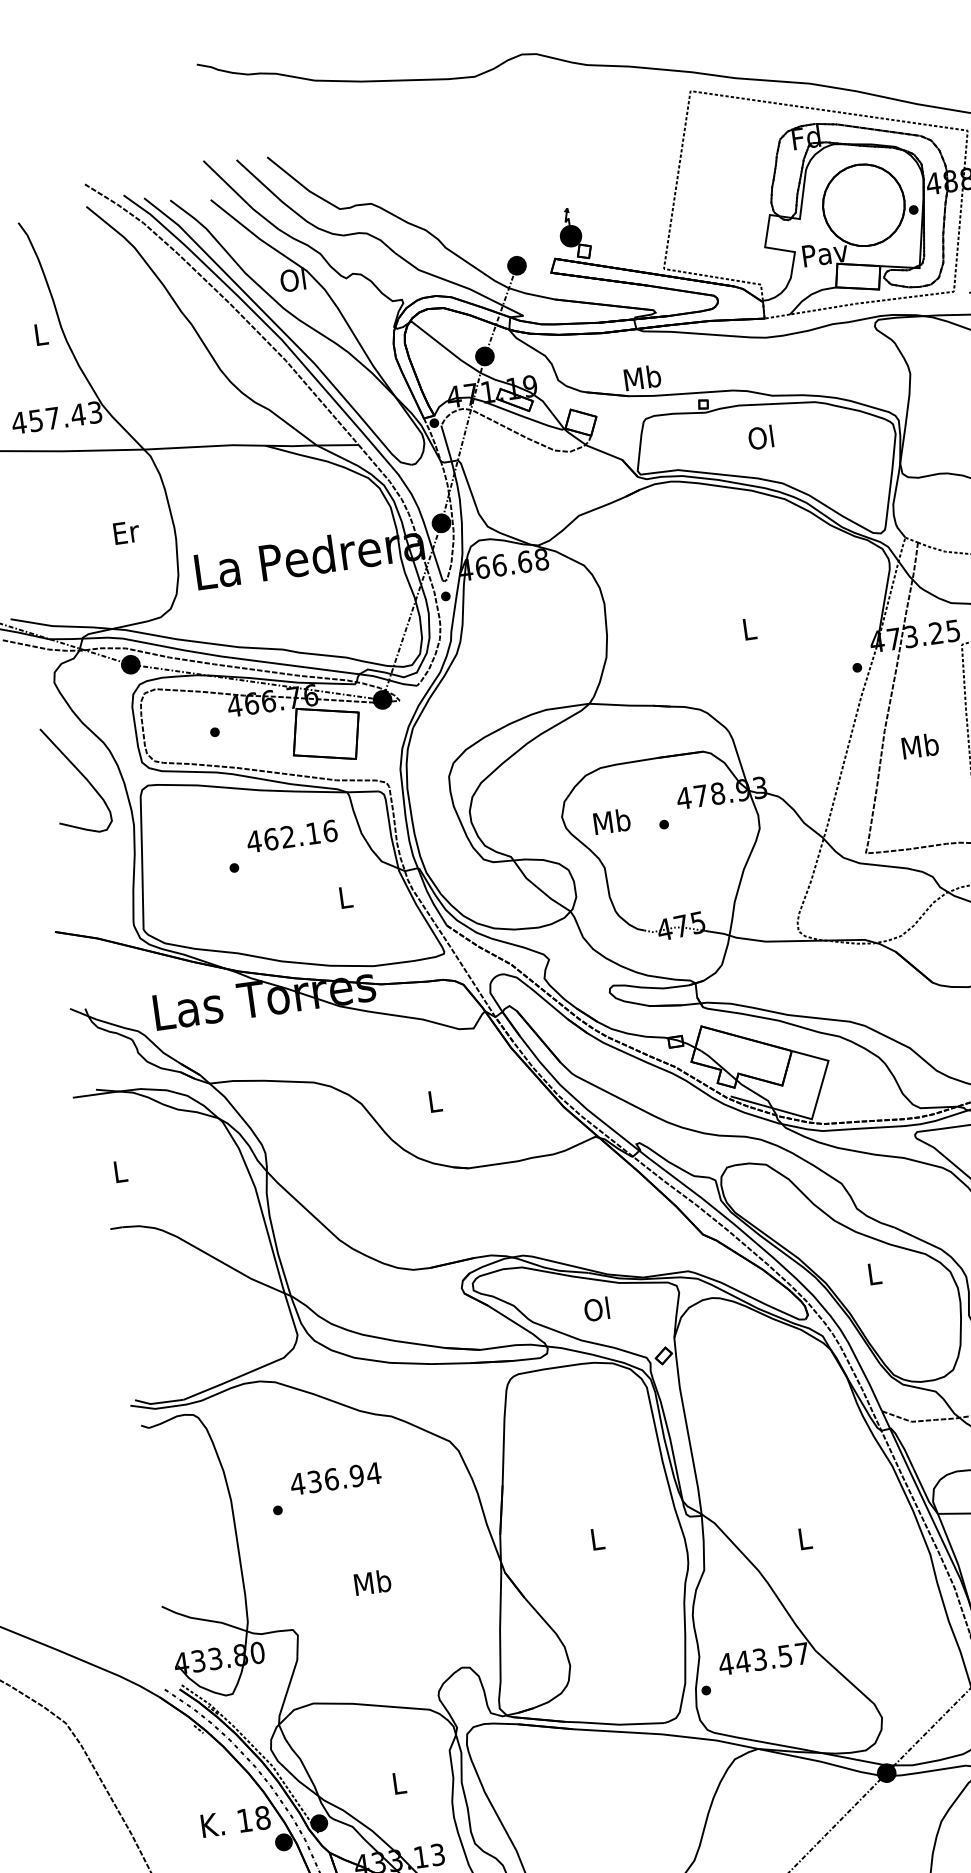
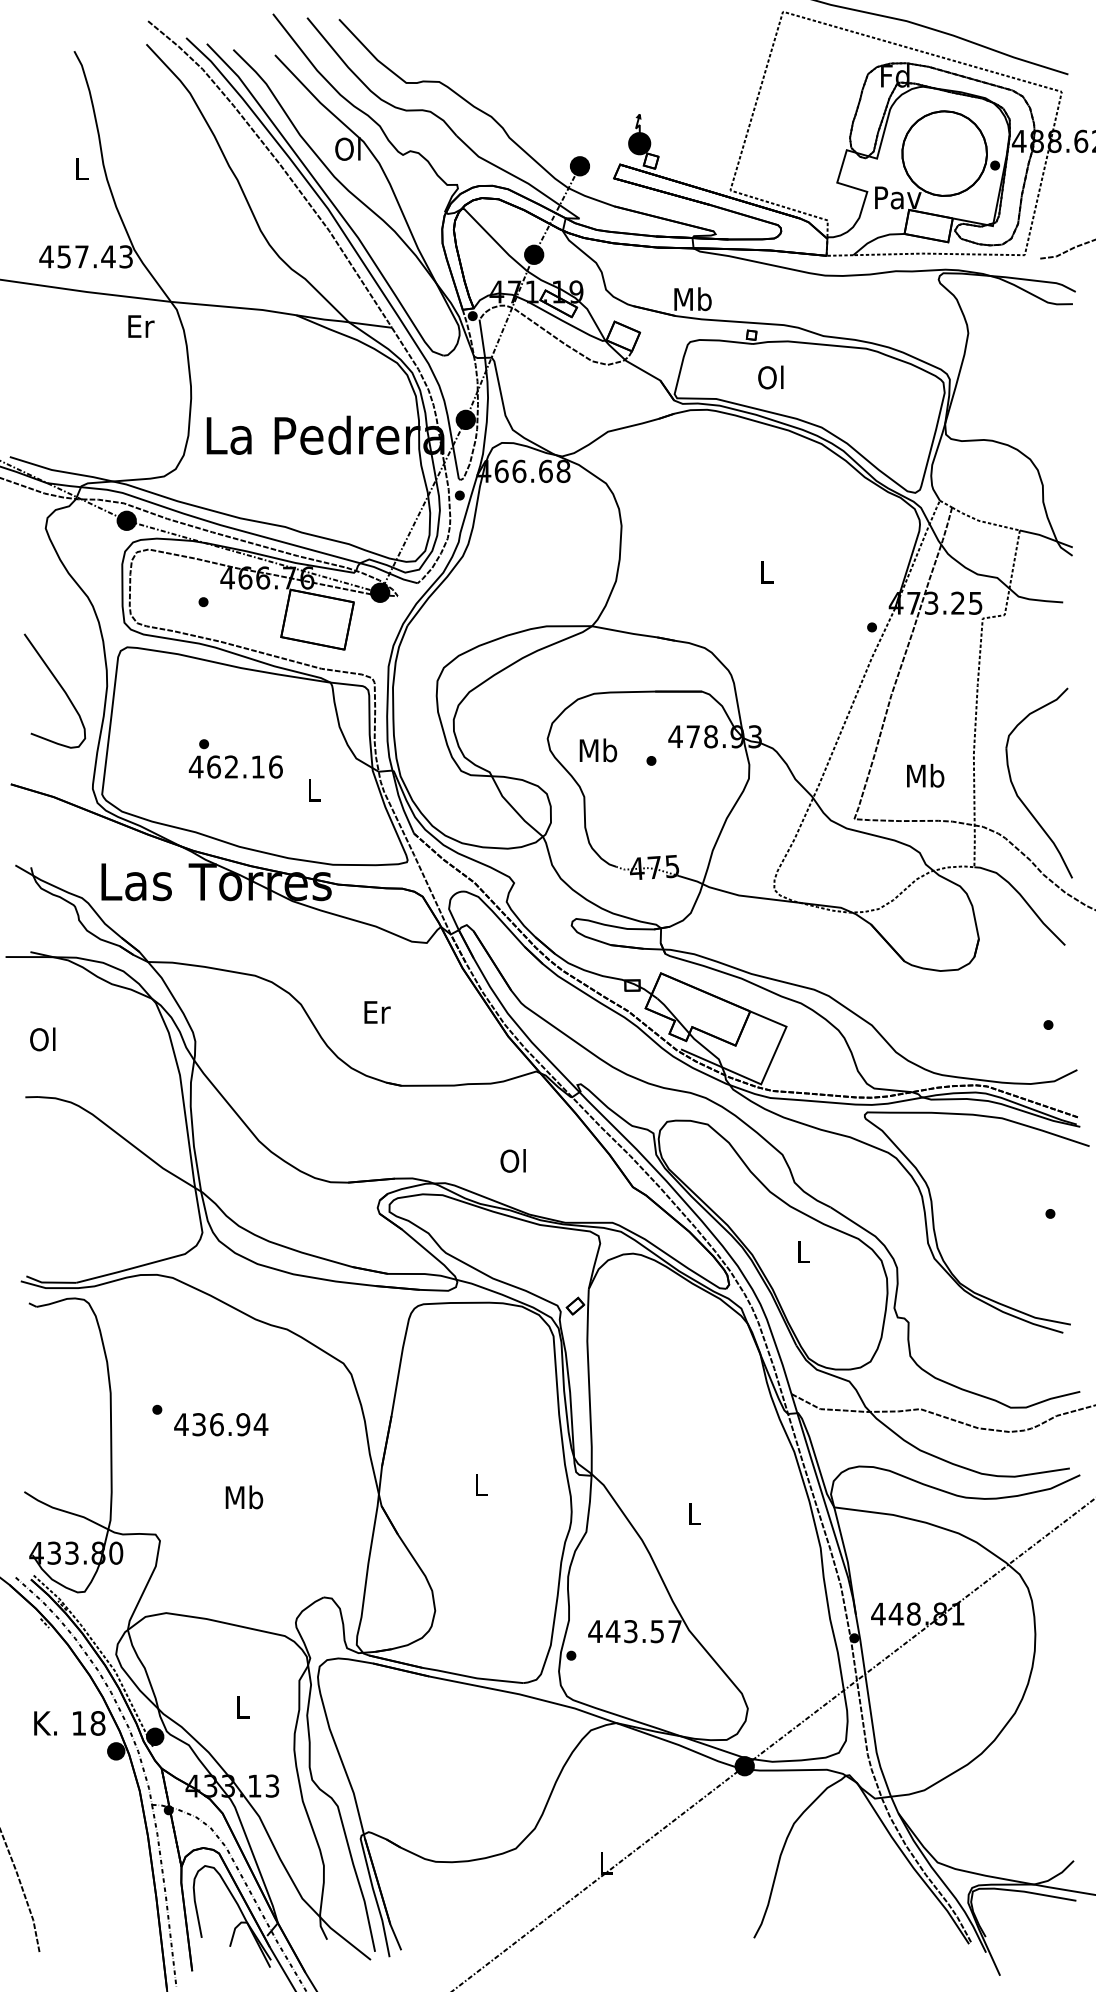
text: (760, 437) -> (770, 377), moved
text: (126, 532) -> (141, 326), moved
text: (920, 745) -> (925, 775), moved
curve: (81, 775) -> (60, 687), moved
text: (291, 835) -> (235, 766), moved
text: (435, 1101) -> (377, 1012), L -> Er
text: (119, 1171) -> (42, 1039), L -> Ol
text: (596, 1309) -> (512, 1160), moved
text: (336, 1478) -> (221, 1424), moved

